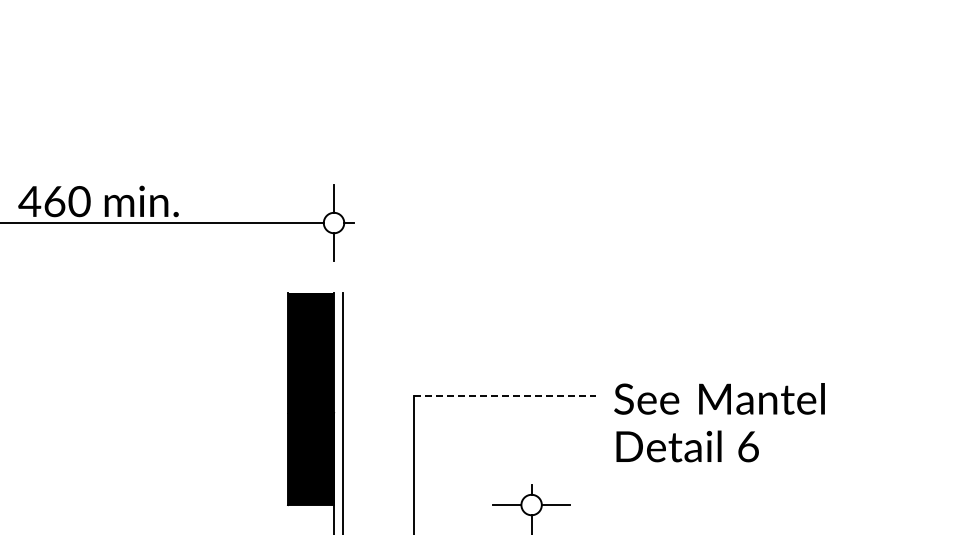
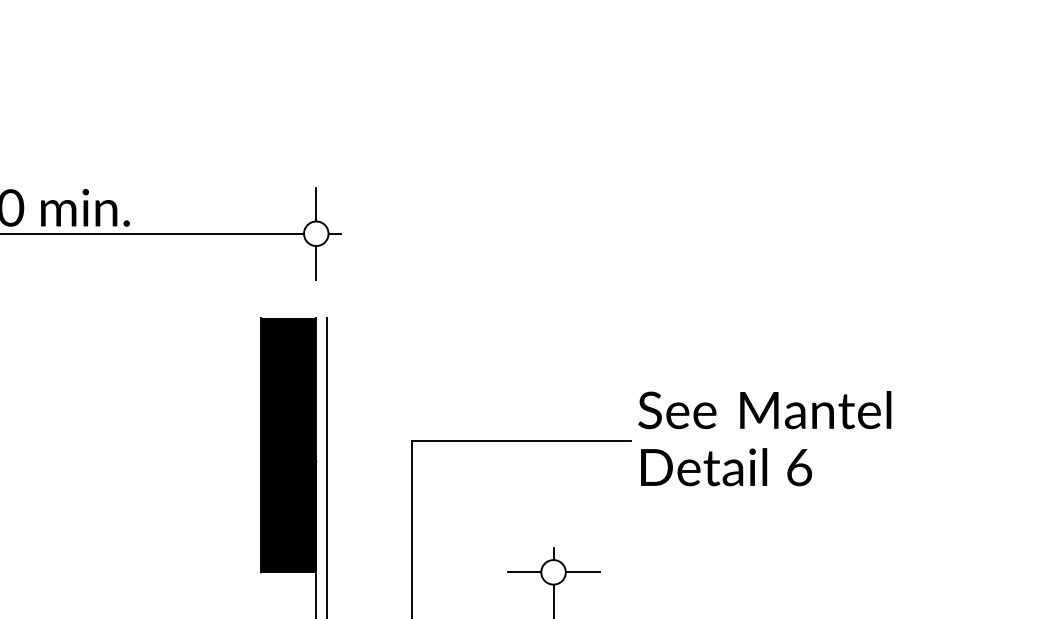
line: (505, 396) -> (522, 442), dashed -> solid
text: (719, 422) -> (764, 438), moved

